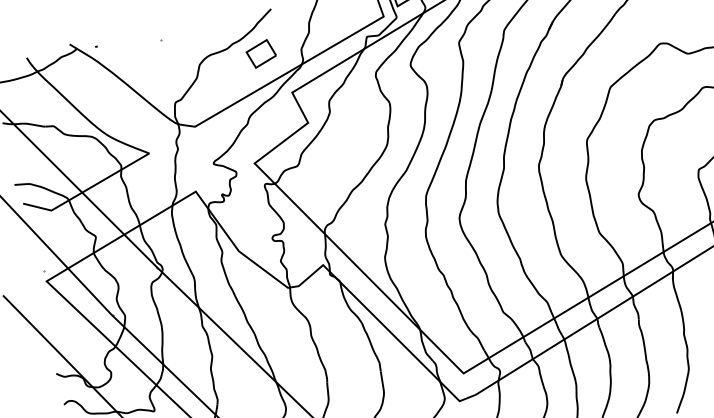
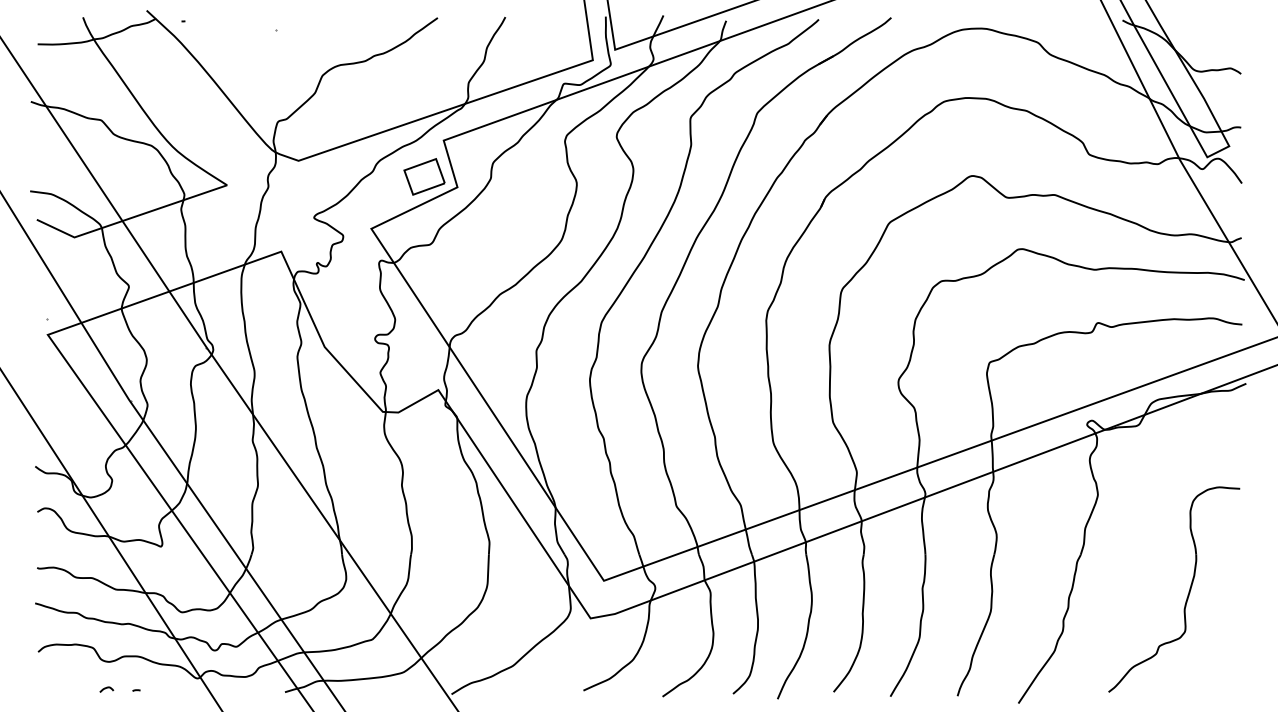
part: (261, 53) -> (424, 176), moved

